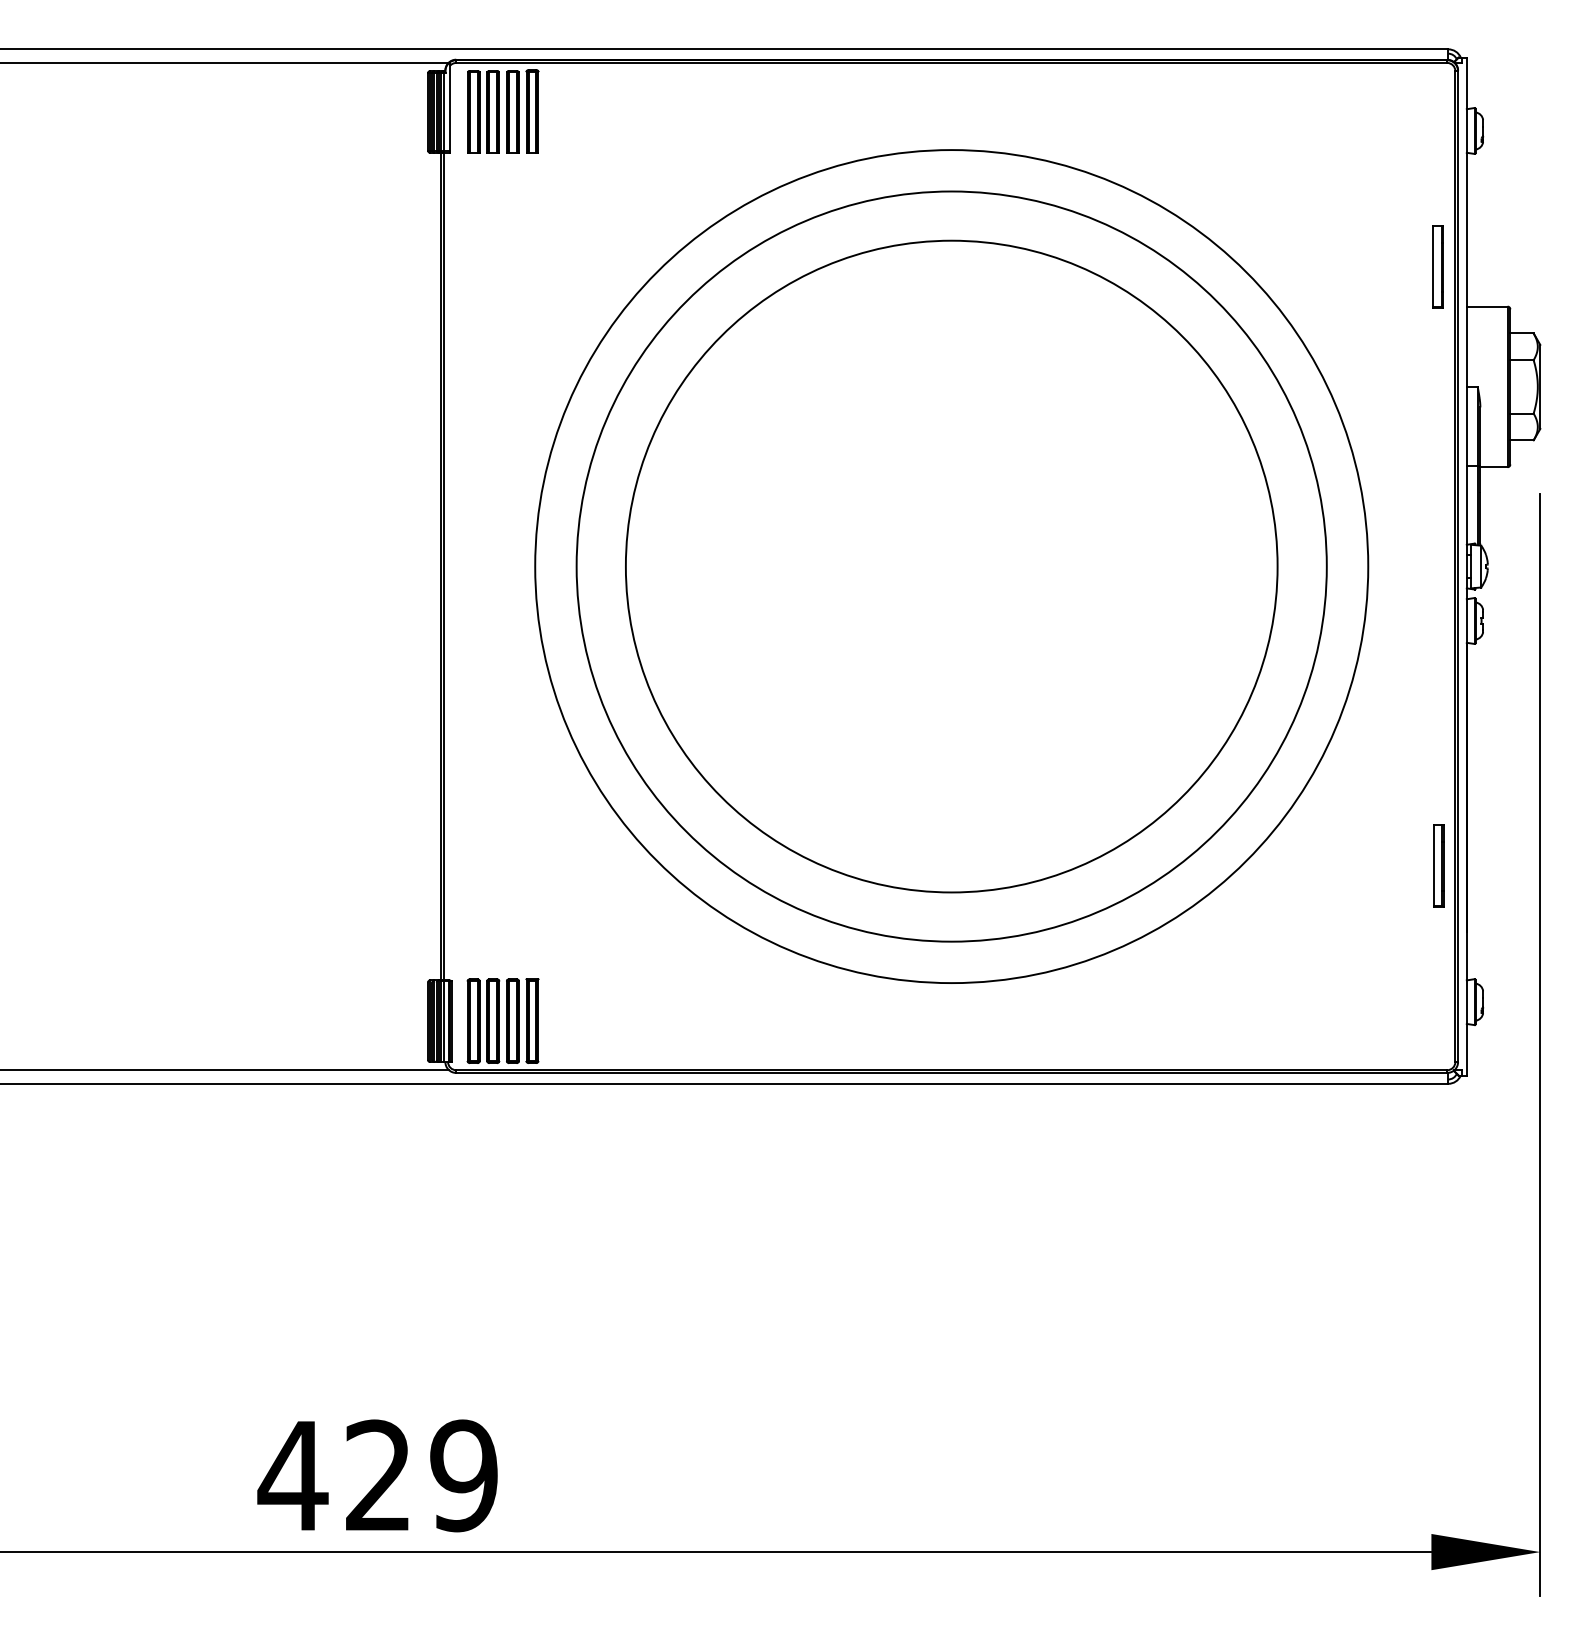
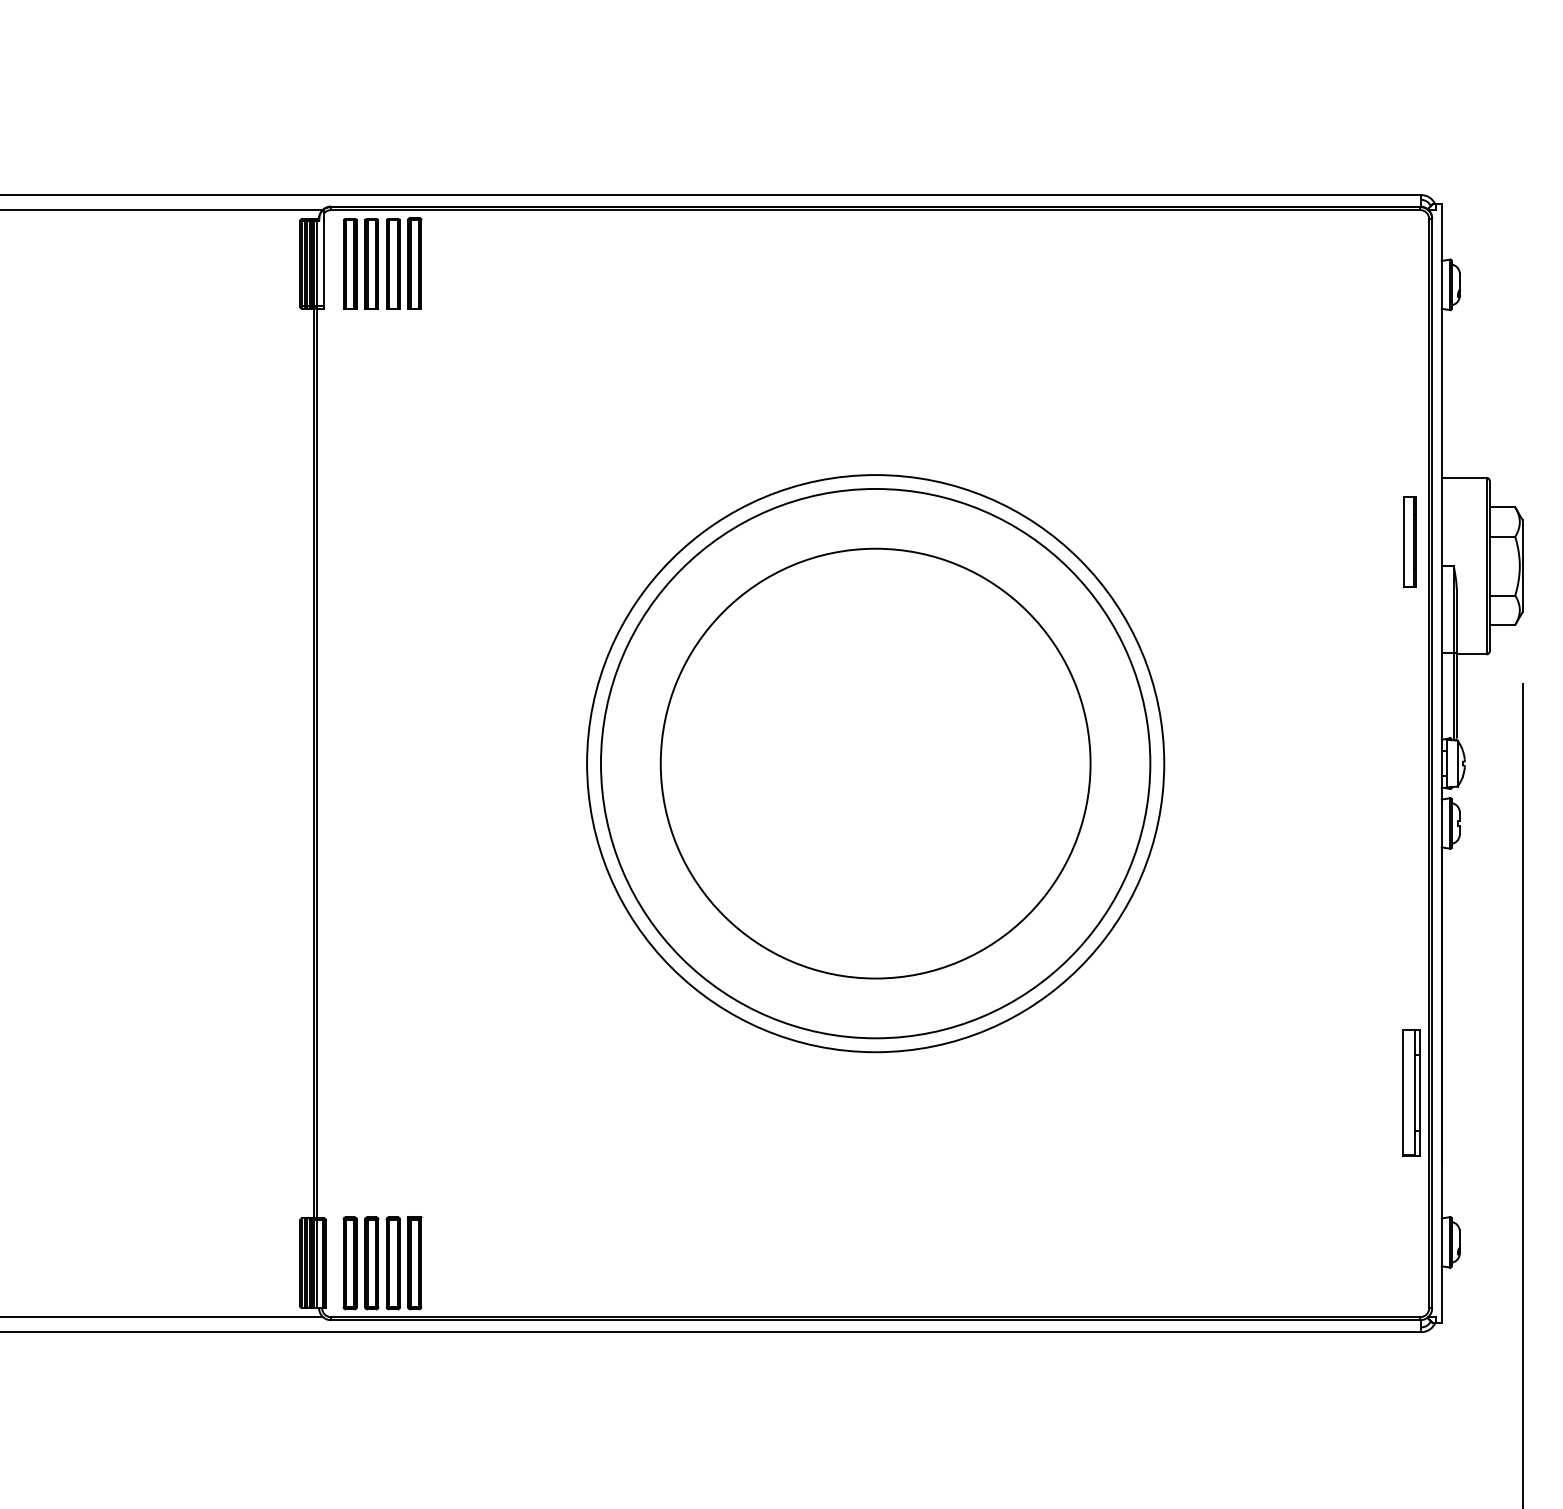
part: (1437, 266) -> (1409, 541), moved
circle: (951, 566) -> (875, 763), size x0.6
circle: (951, 566) -> (875, 763), size x0.6
circle: (951, 566) -> (875, 763), size x0.7
part: (1438, 865) -> (1410, 1092), size x1.4

